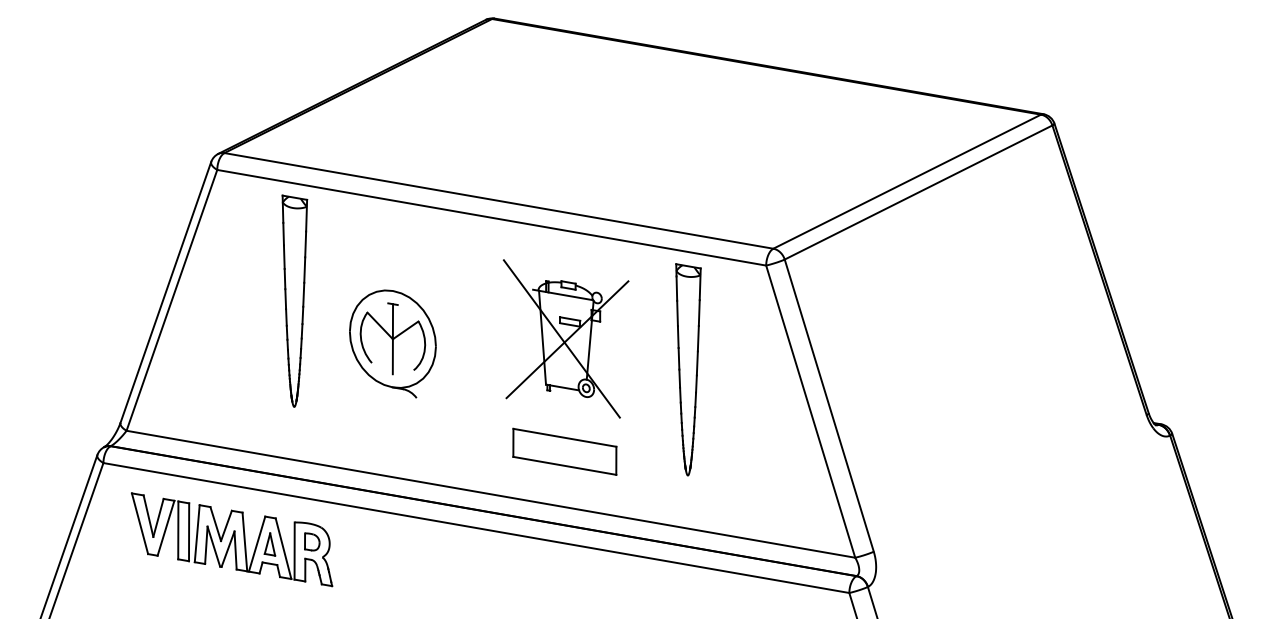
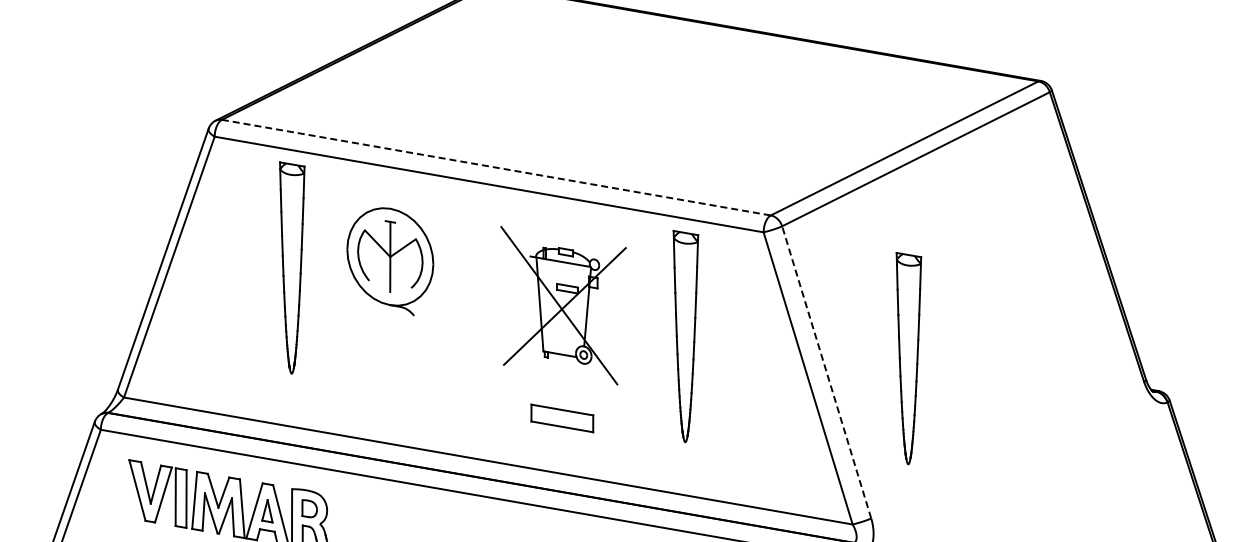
line: (498, 200) -> (495, 167), solid -> dashed
part: (392, 343) -> (389, 261), moved
part: (911, 391) -> (908, 358), added
line: (829, 405) -> (826, 372), solid -> dashed
part: (564, 451) -> (561, 418), size x0.6

